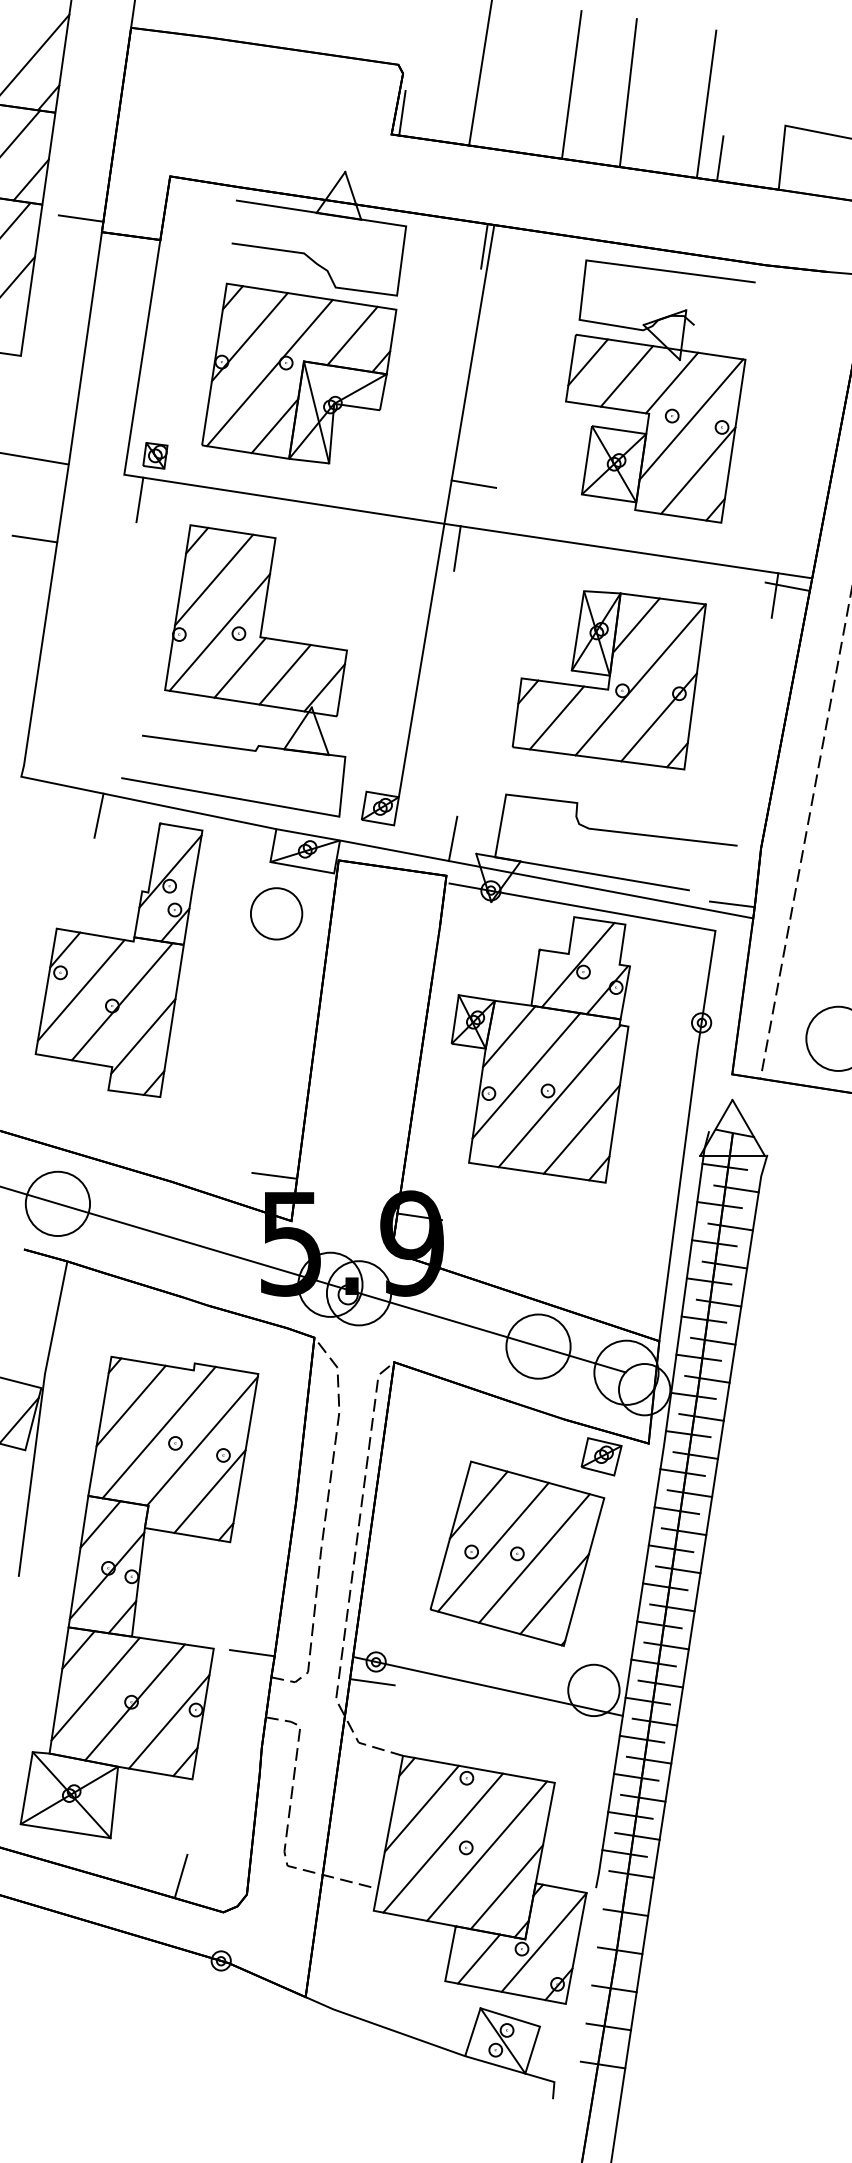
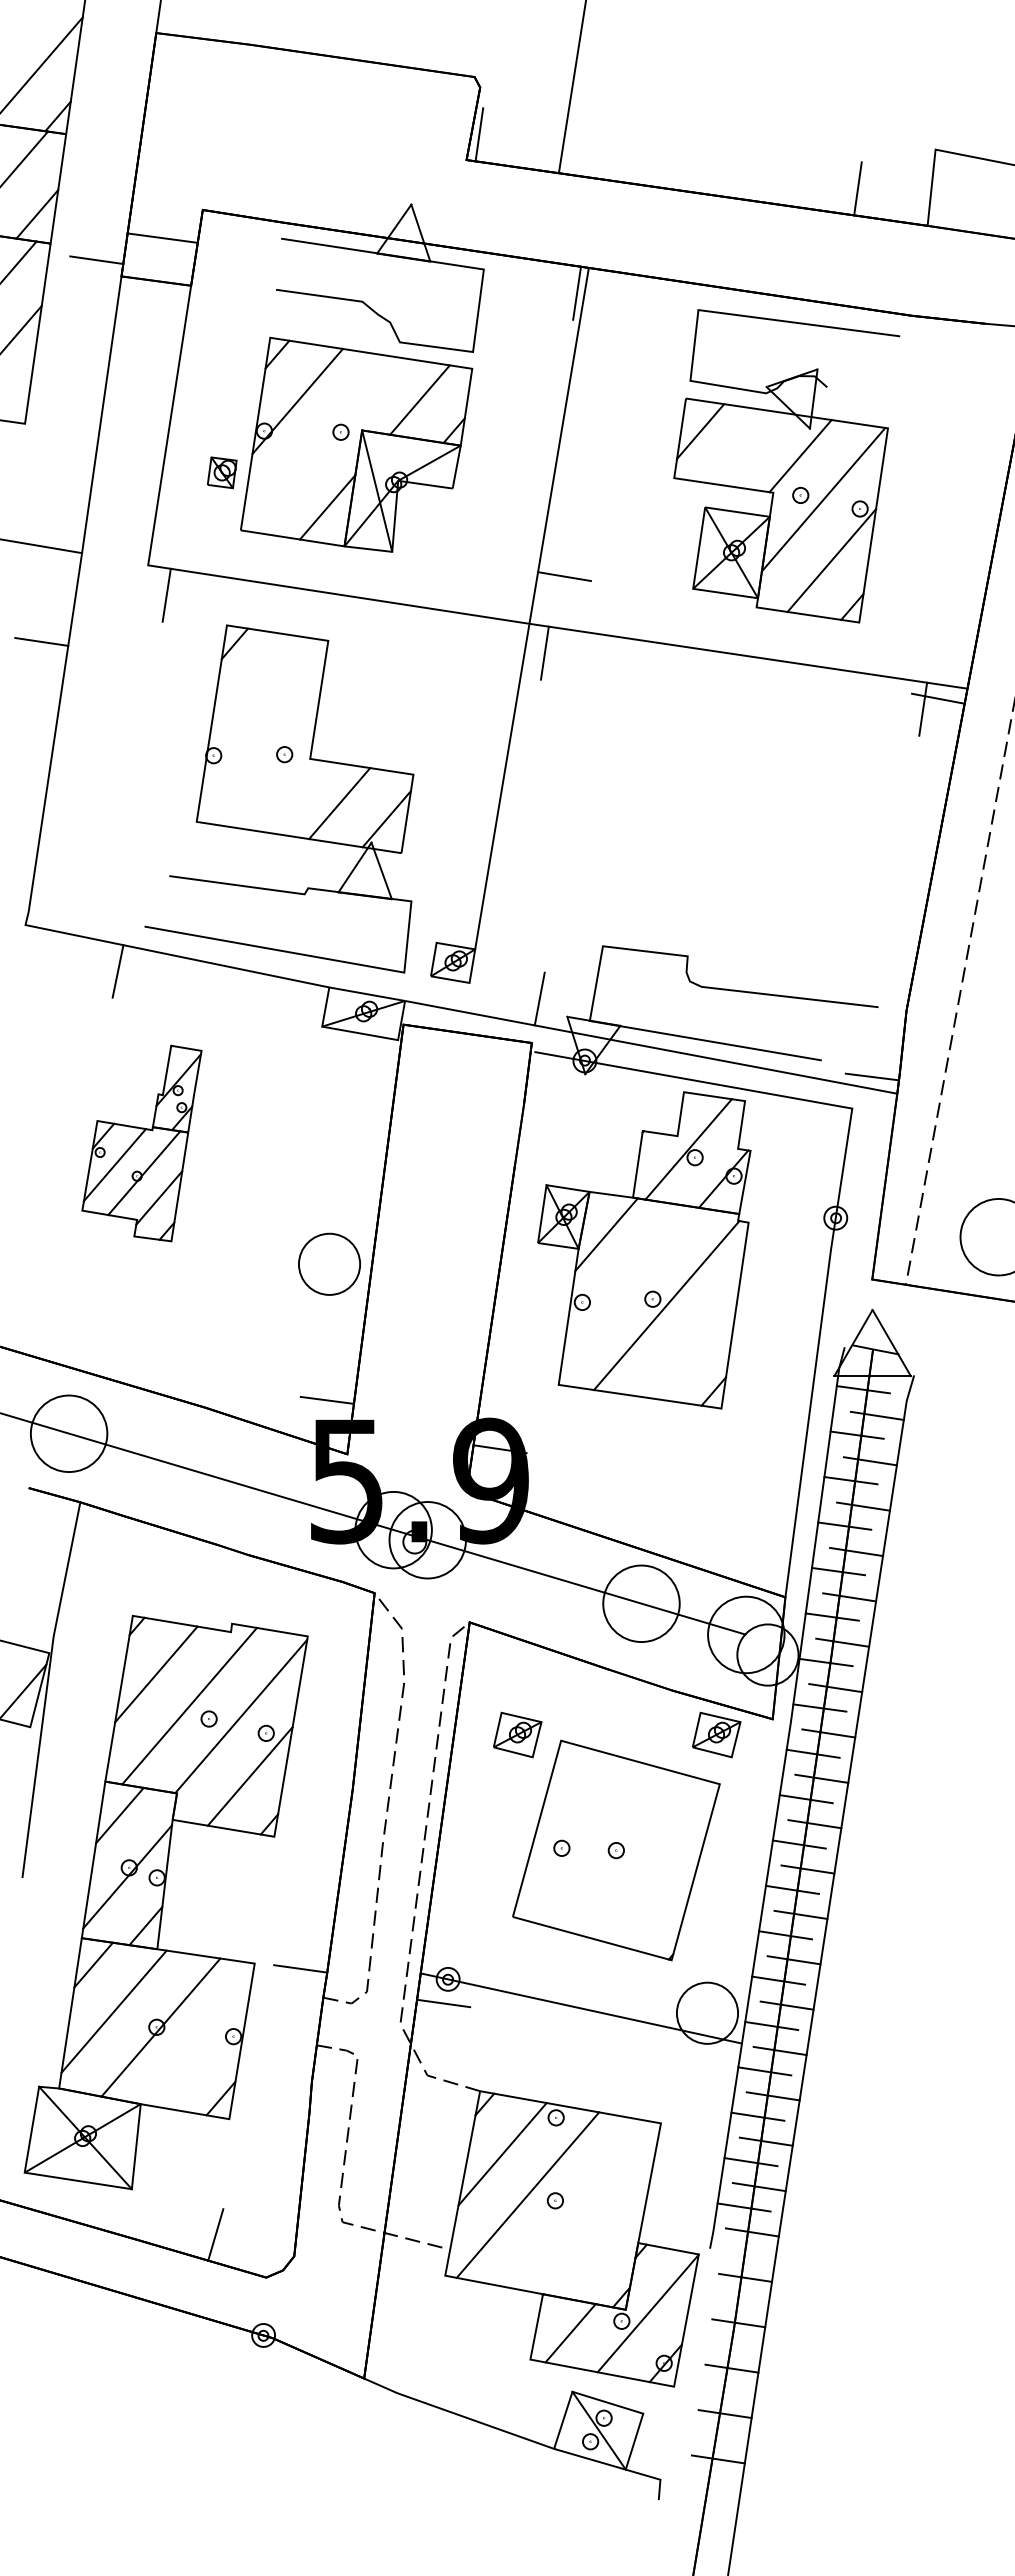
line: (571, 85) -> (680, 101), removed
line: (628, 92) -> (748, 110), removed
line: (706, 103) -> (841, 123), removed
line: (131, 235) -> (162, 237), moved
line: (269, 373) -> (321, 444), removed
line: (626, 376) -> (746, 448), removed
part: (155, 455) -> (222, 472), moved
line: (213, 579) -> (254, 690), removed
line: (219, 631) -> (261, 752), removed
line: (239, 667) -> (285, 794), removed
part: (609, 680) -> (725, 810), removed
part: (276, 913) -> (329, 1263), moved
part: (118, 960) -> (141, 1143), size x0.6
line: (526, 1075) -> (627, 1280), removed
line: (581, 1128) -> (692, 1344), removed
part: (434, 1456) -> (517, 1734), added
line: (478, 1505) -> (570, 1792), removed
line: (493, 1547) -> (587, 1842), removed
line: (534, 1557) -> (636, 1855), removed
line: (554, 1594) -> (660, 1898), removed
line: (169, 1721) -> (201, 2050), removed
line: (486, 1850) -> (579, 2204), removed
line: (506, 1887) -> (603, 2247), removed

